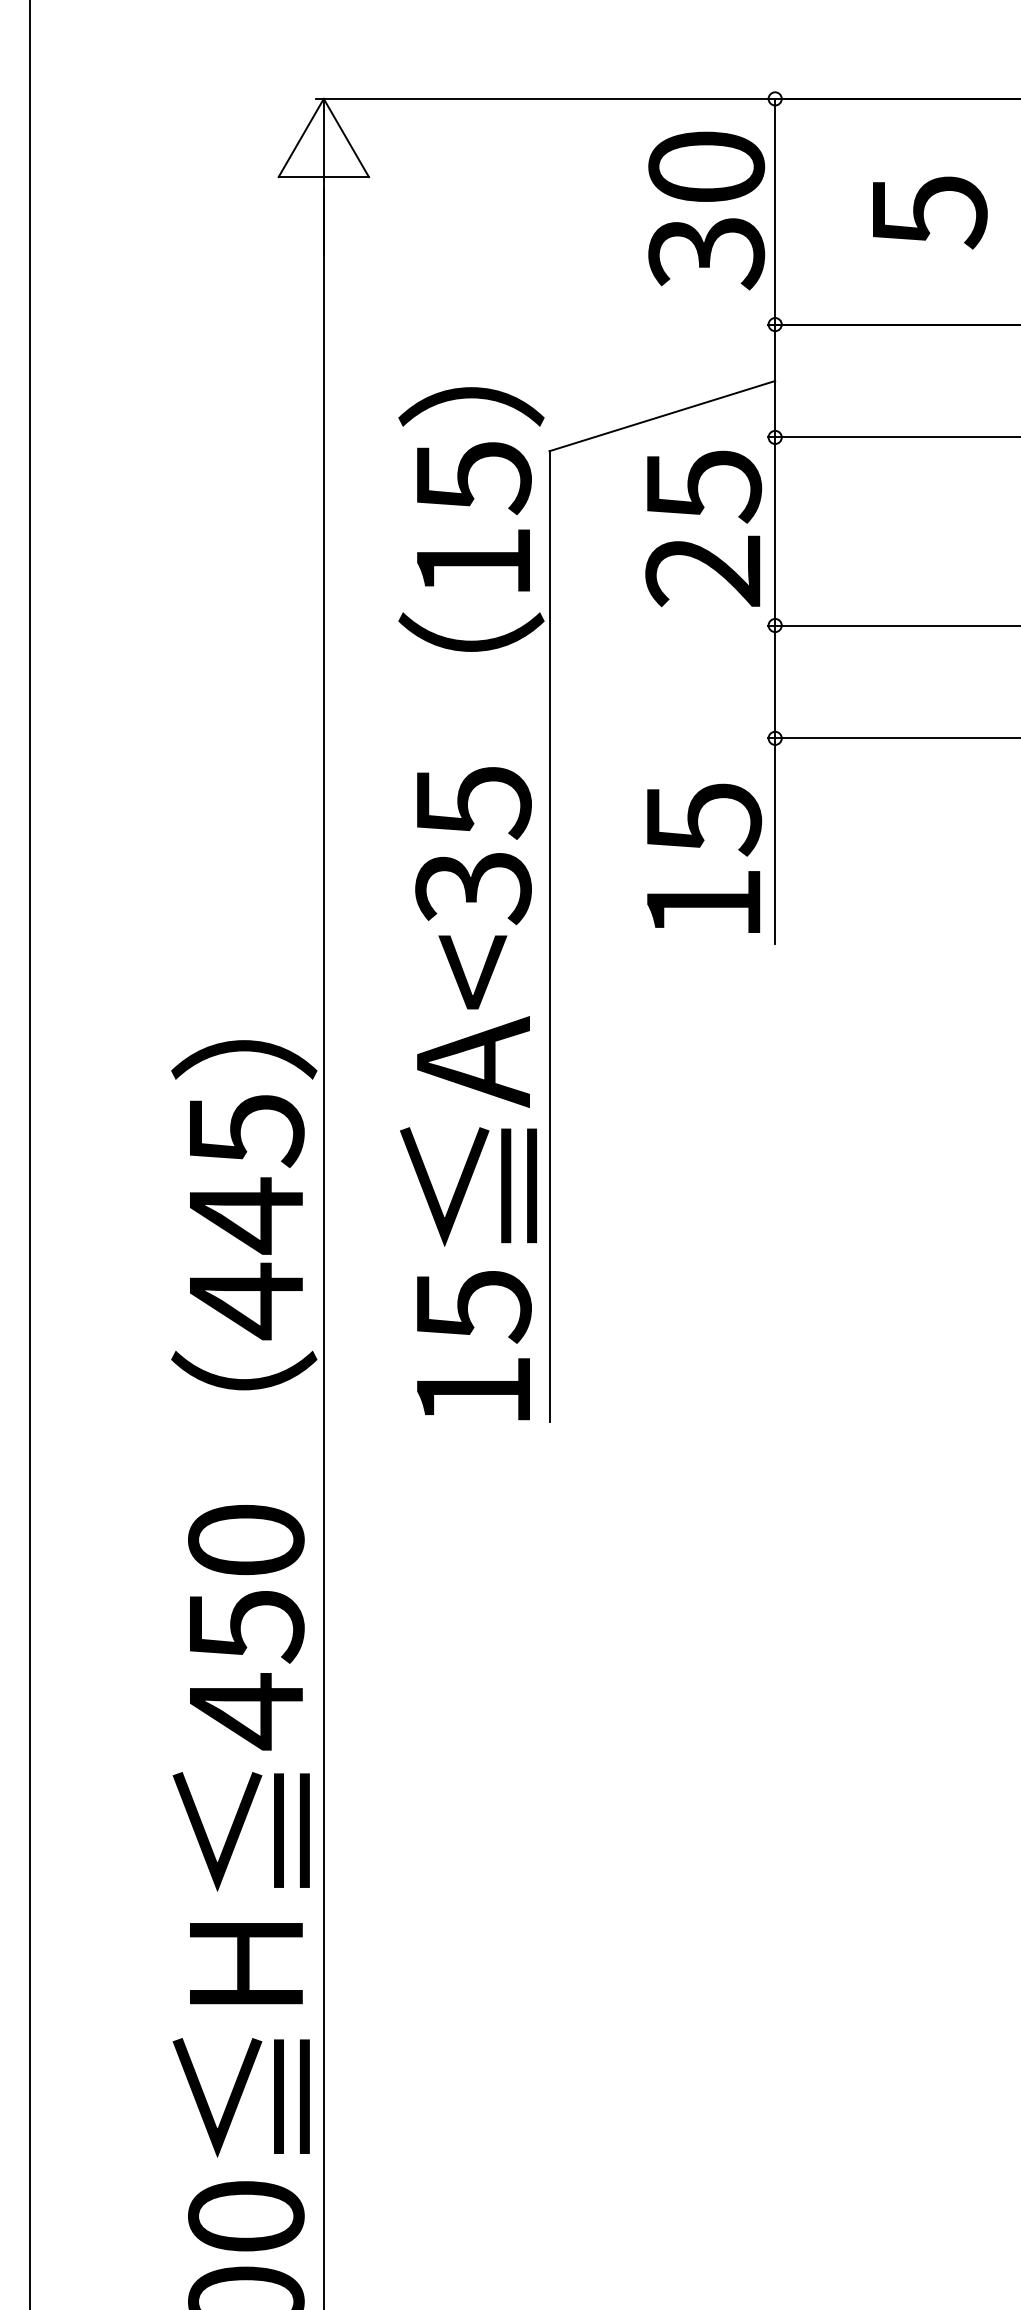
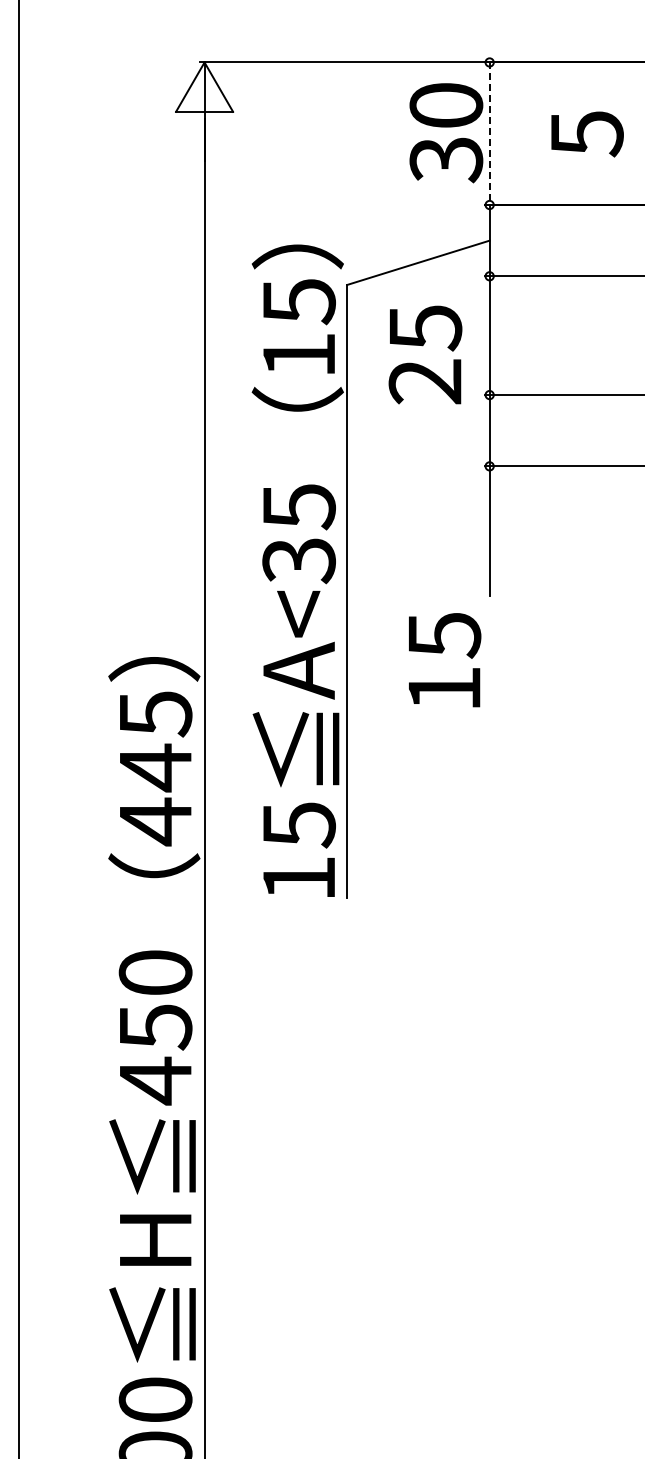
line: (774, 212) -> (489, 134), solid -> dashed
text: (703, 528) -> (425, 354), moved
text: (705, 858) -> (445, 660), moved

